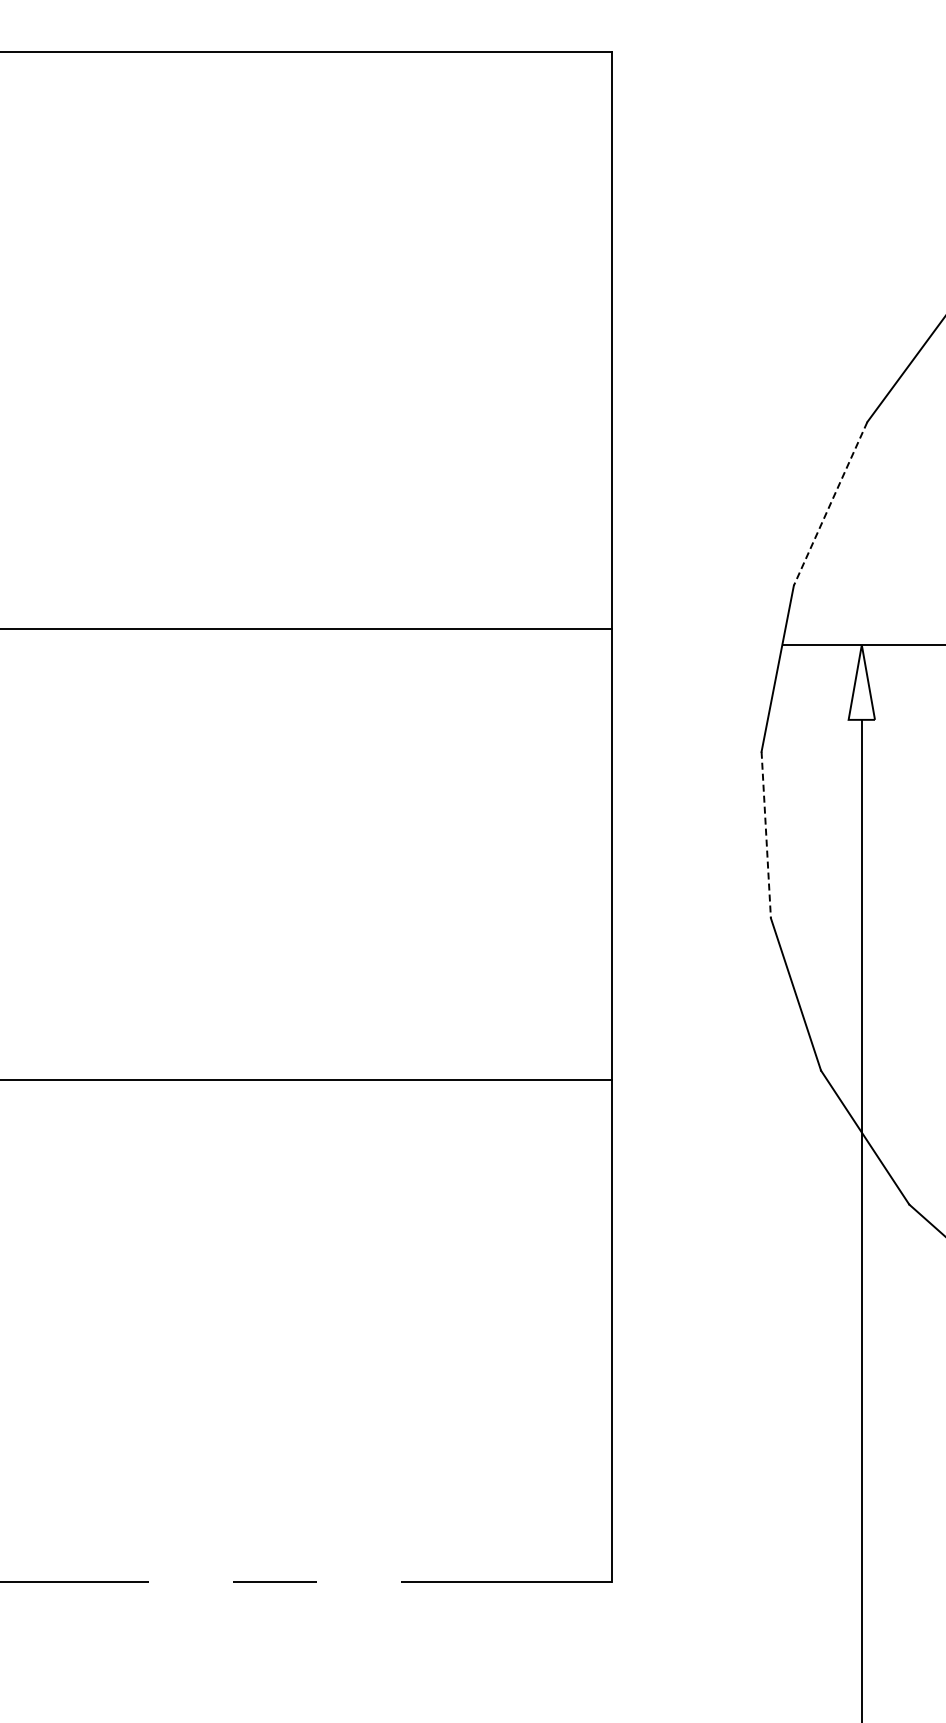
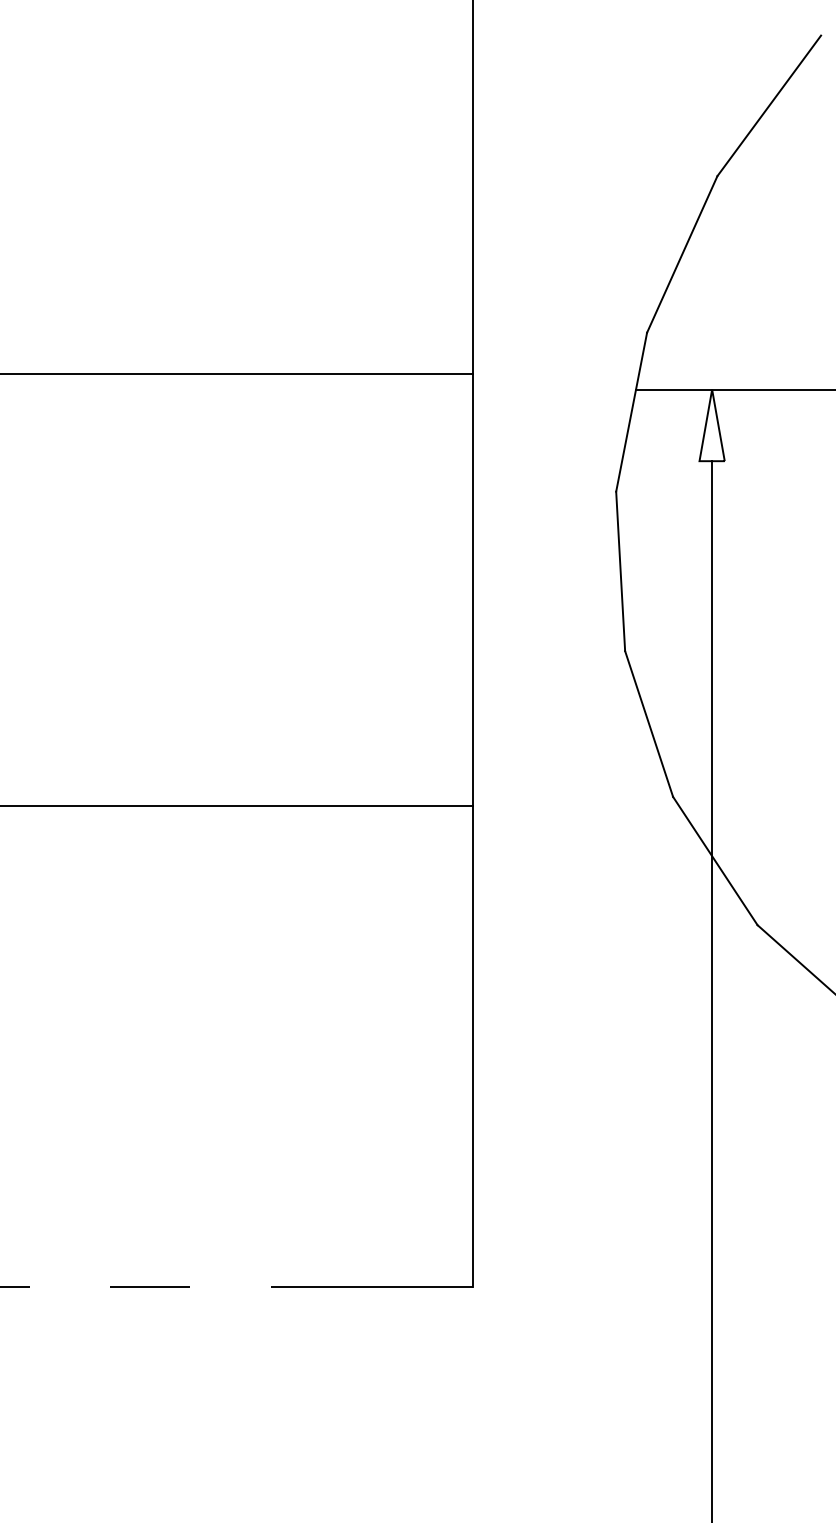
line: (830, 503) -> (682, 254), dashed -> solid
line: (766, 835) -> (620, 571), dashed -> solid

